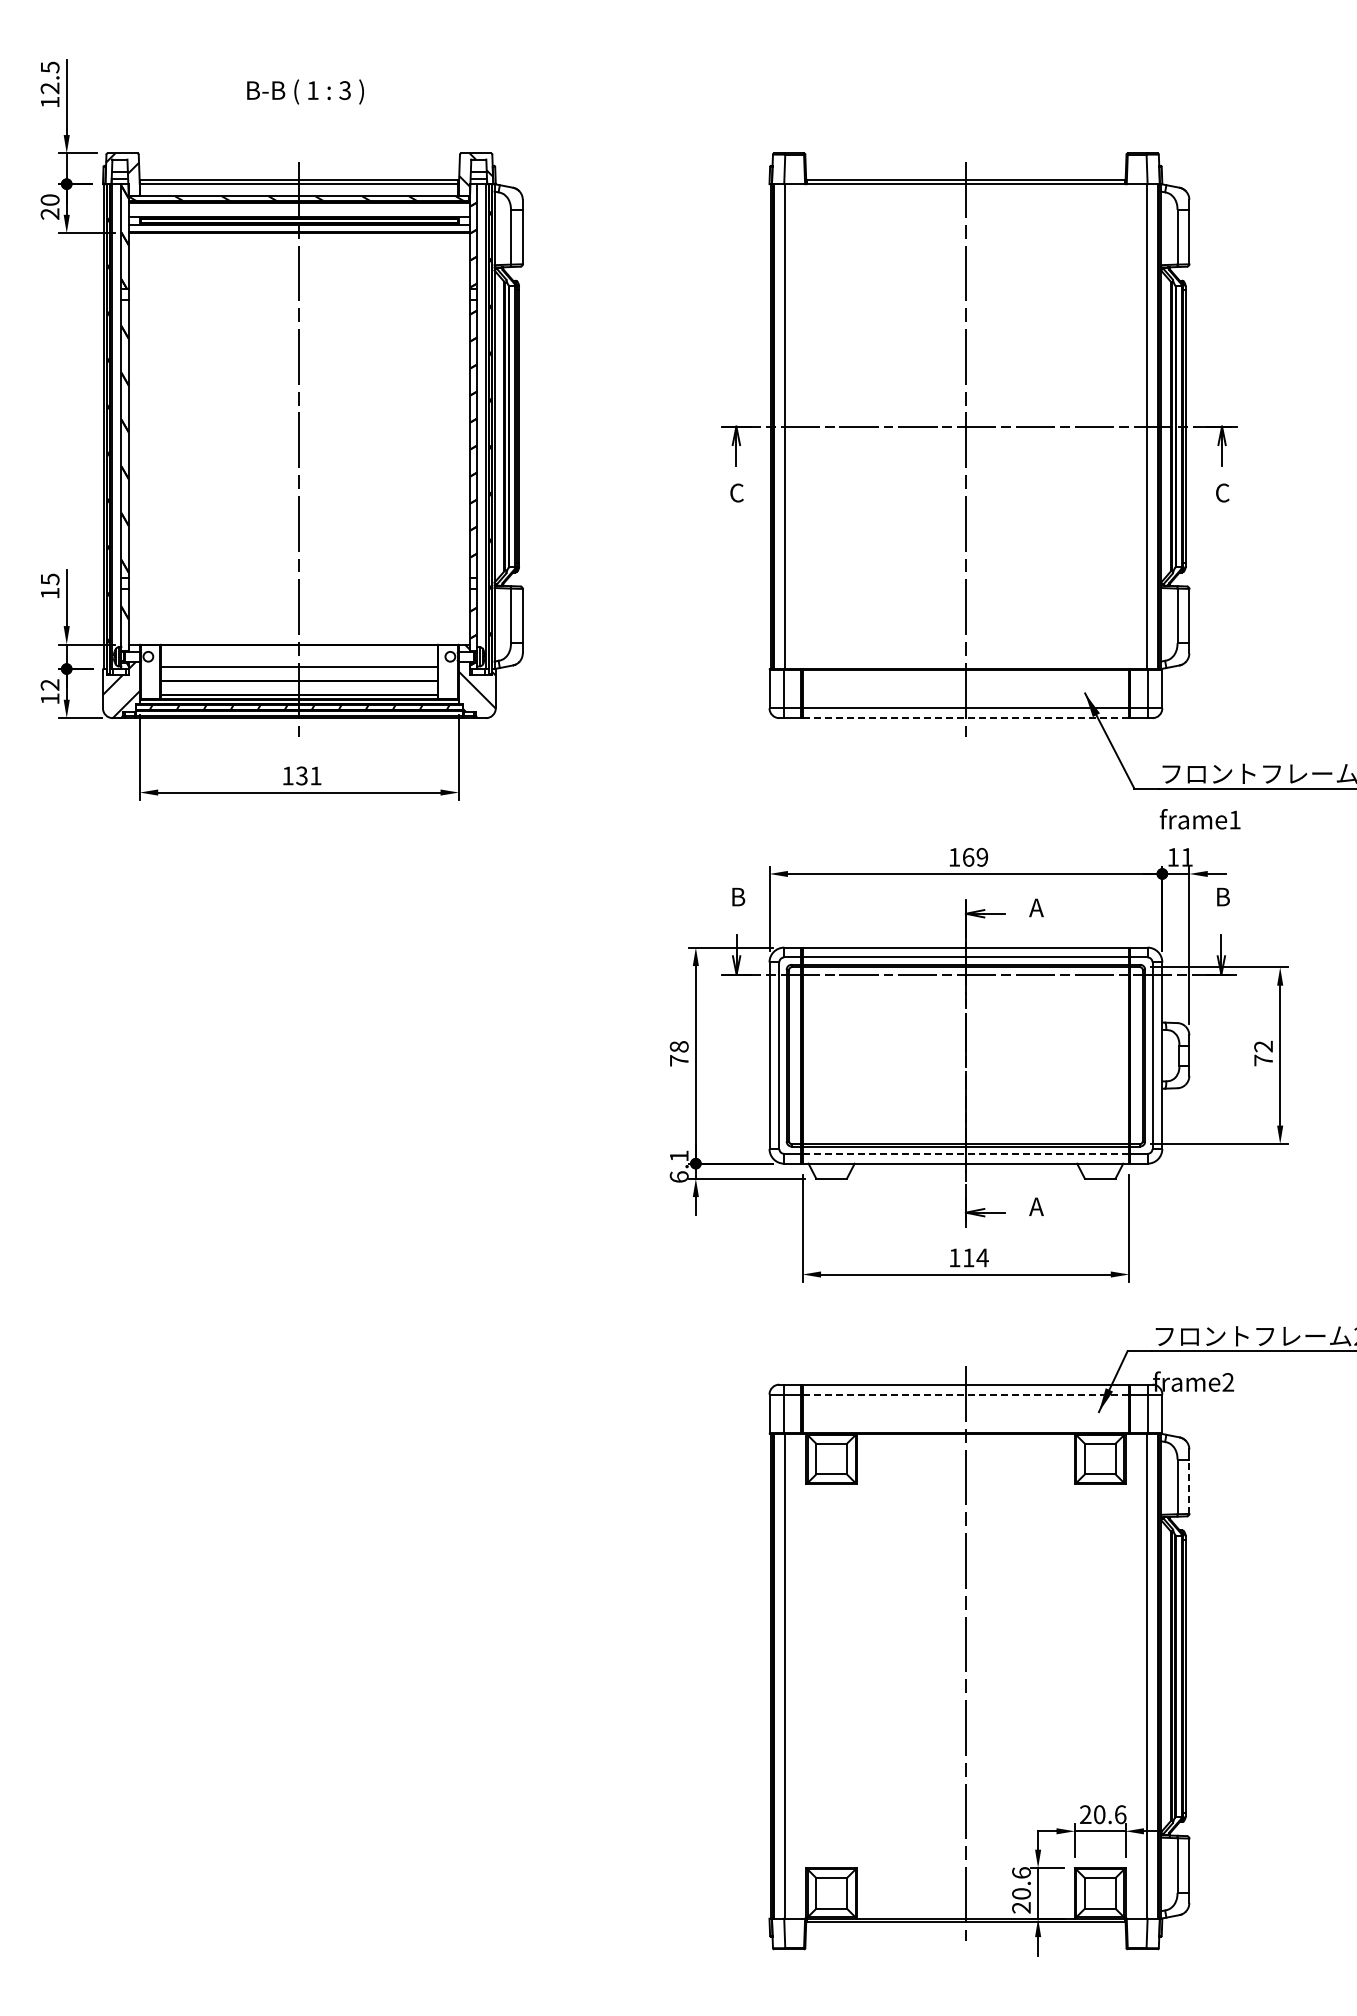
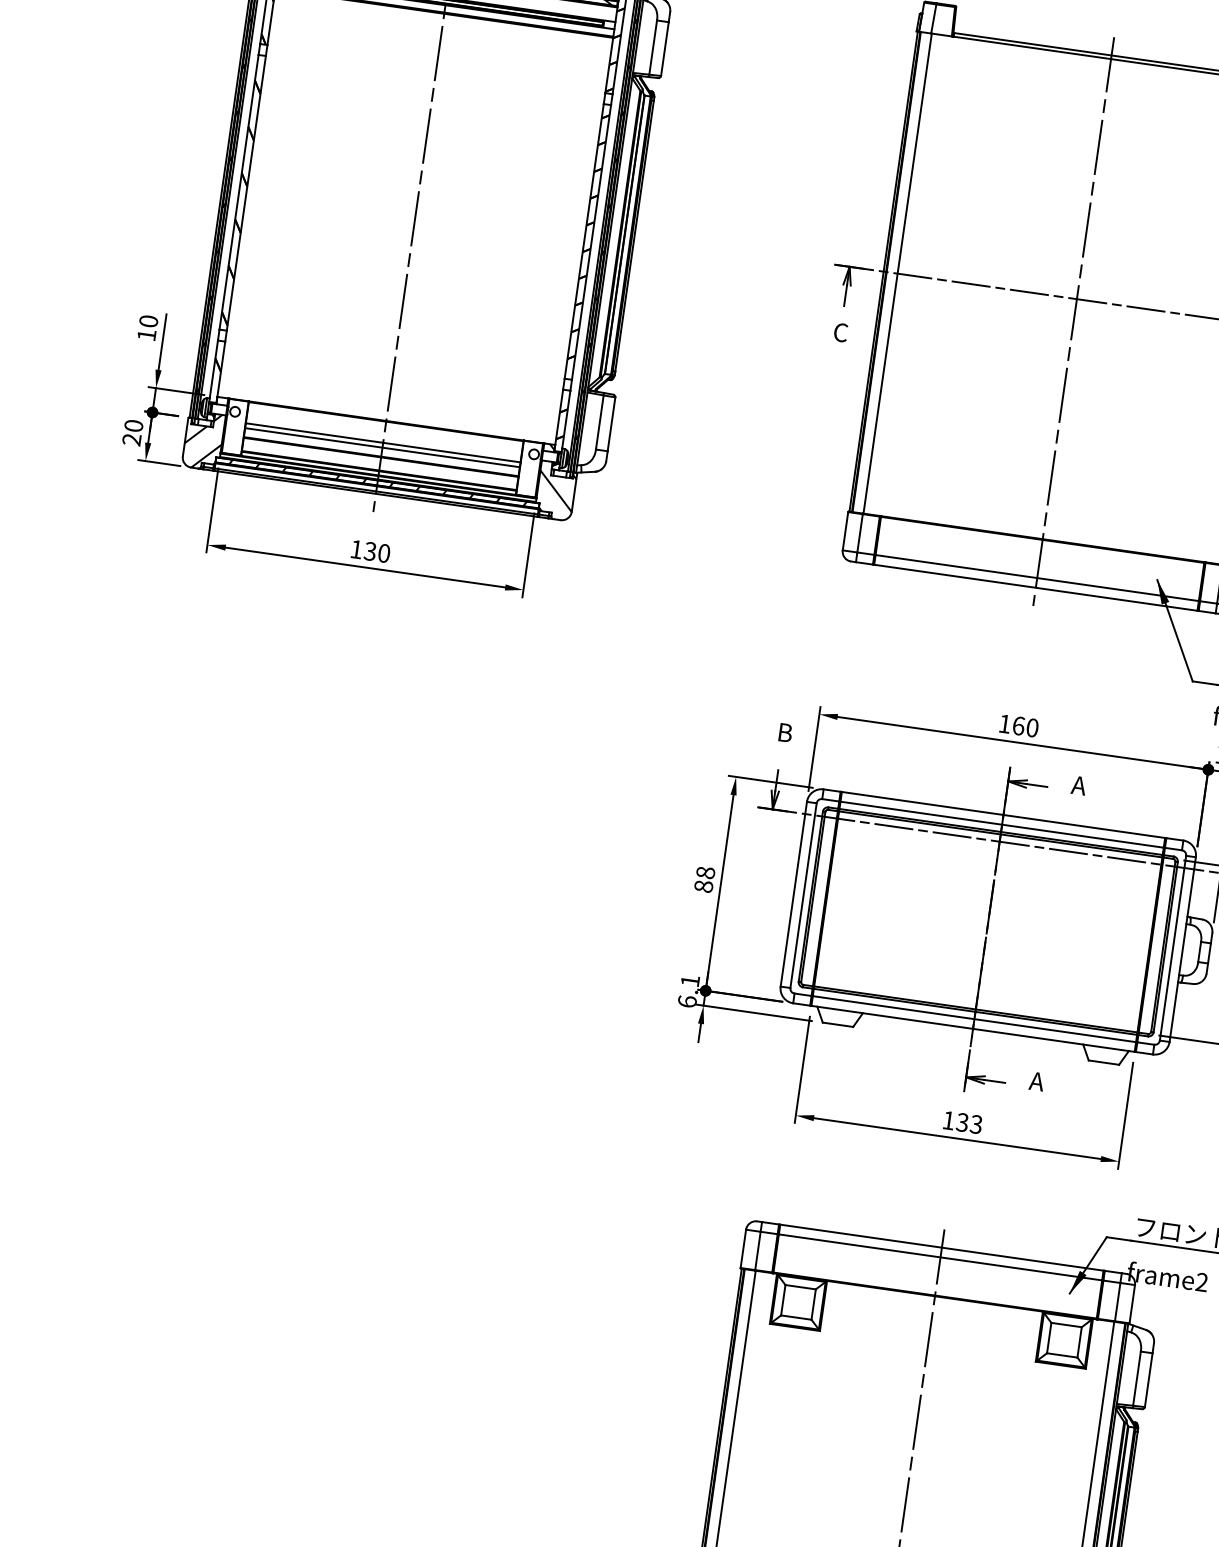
text: (49, 579) -> (148, 321), 15 -> 10
line: (299, 671) -> (382, 447), added
text: (49, 691) -> (132, 432), 12 -> 20
line: (966, 718) -> (1036, 588), dashed -> solid
text: (315, 775) -> (383, 552), 131 -> 130
text: (982, 857) -> (1032, 728), 169 -> 160
text: (678, 1060) -> (703, 886), 78 -> 88
line: (965, 1153) -> (974, 1018), dashed -> solid
text: (975, 1257) -> (969, 1123), 114 -> 133
line: (965, 1394) -> (940, 1257), dashed -> solid
line: (1189, 1486) -> (1148, 1379), dashed -> solid

